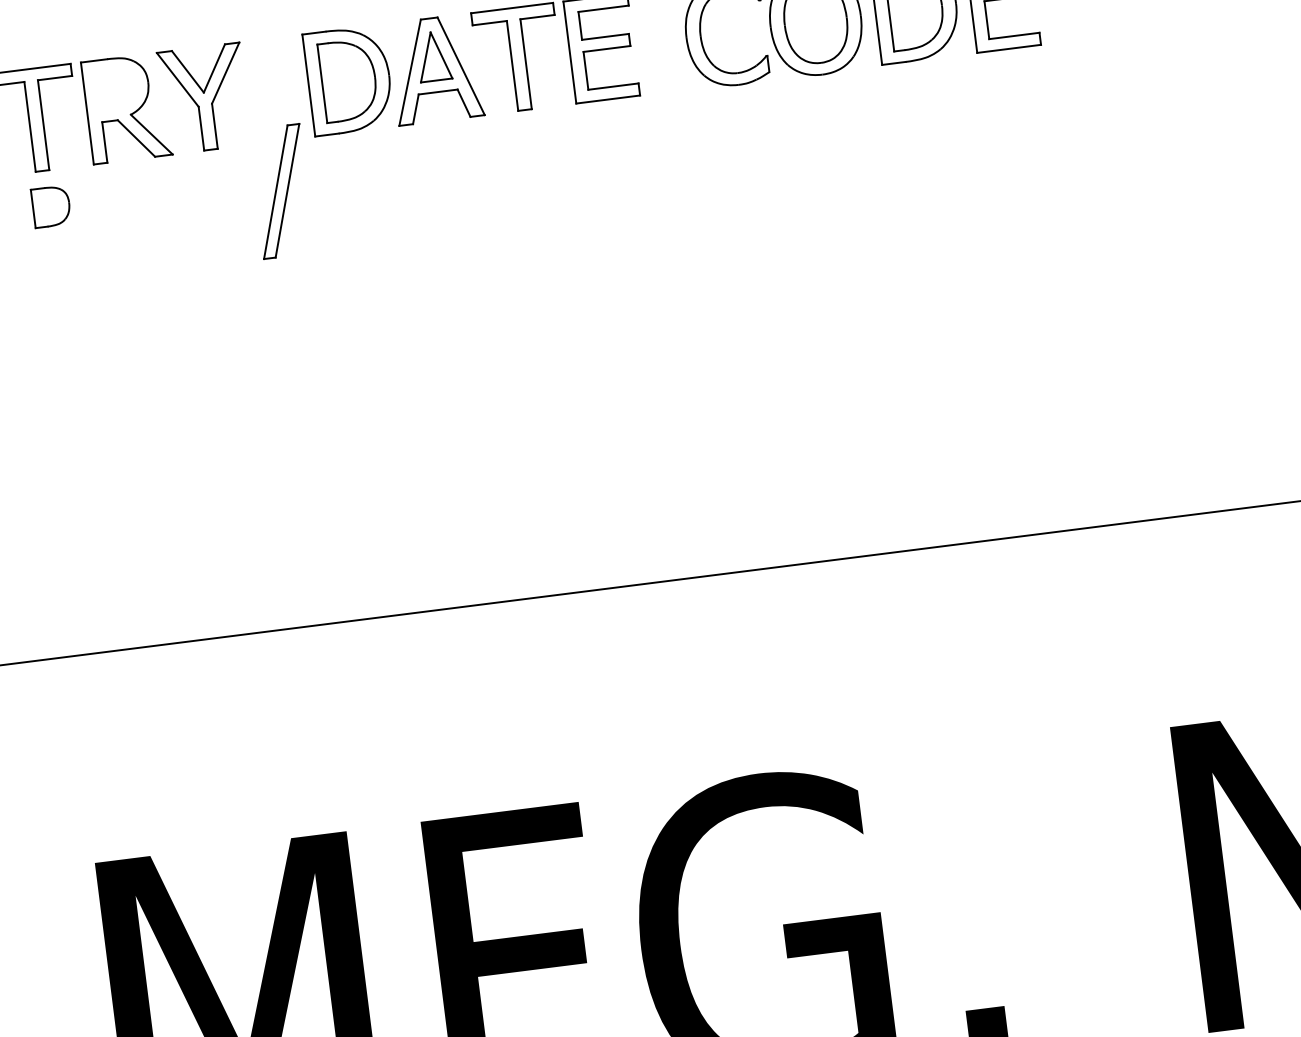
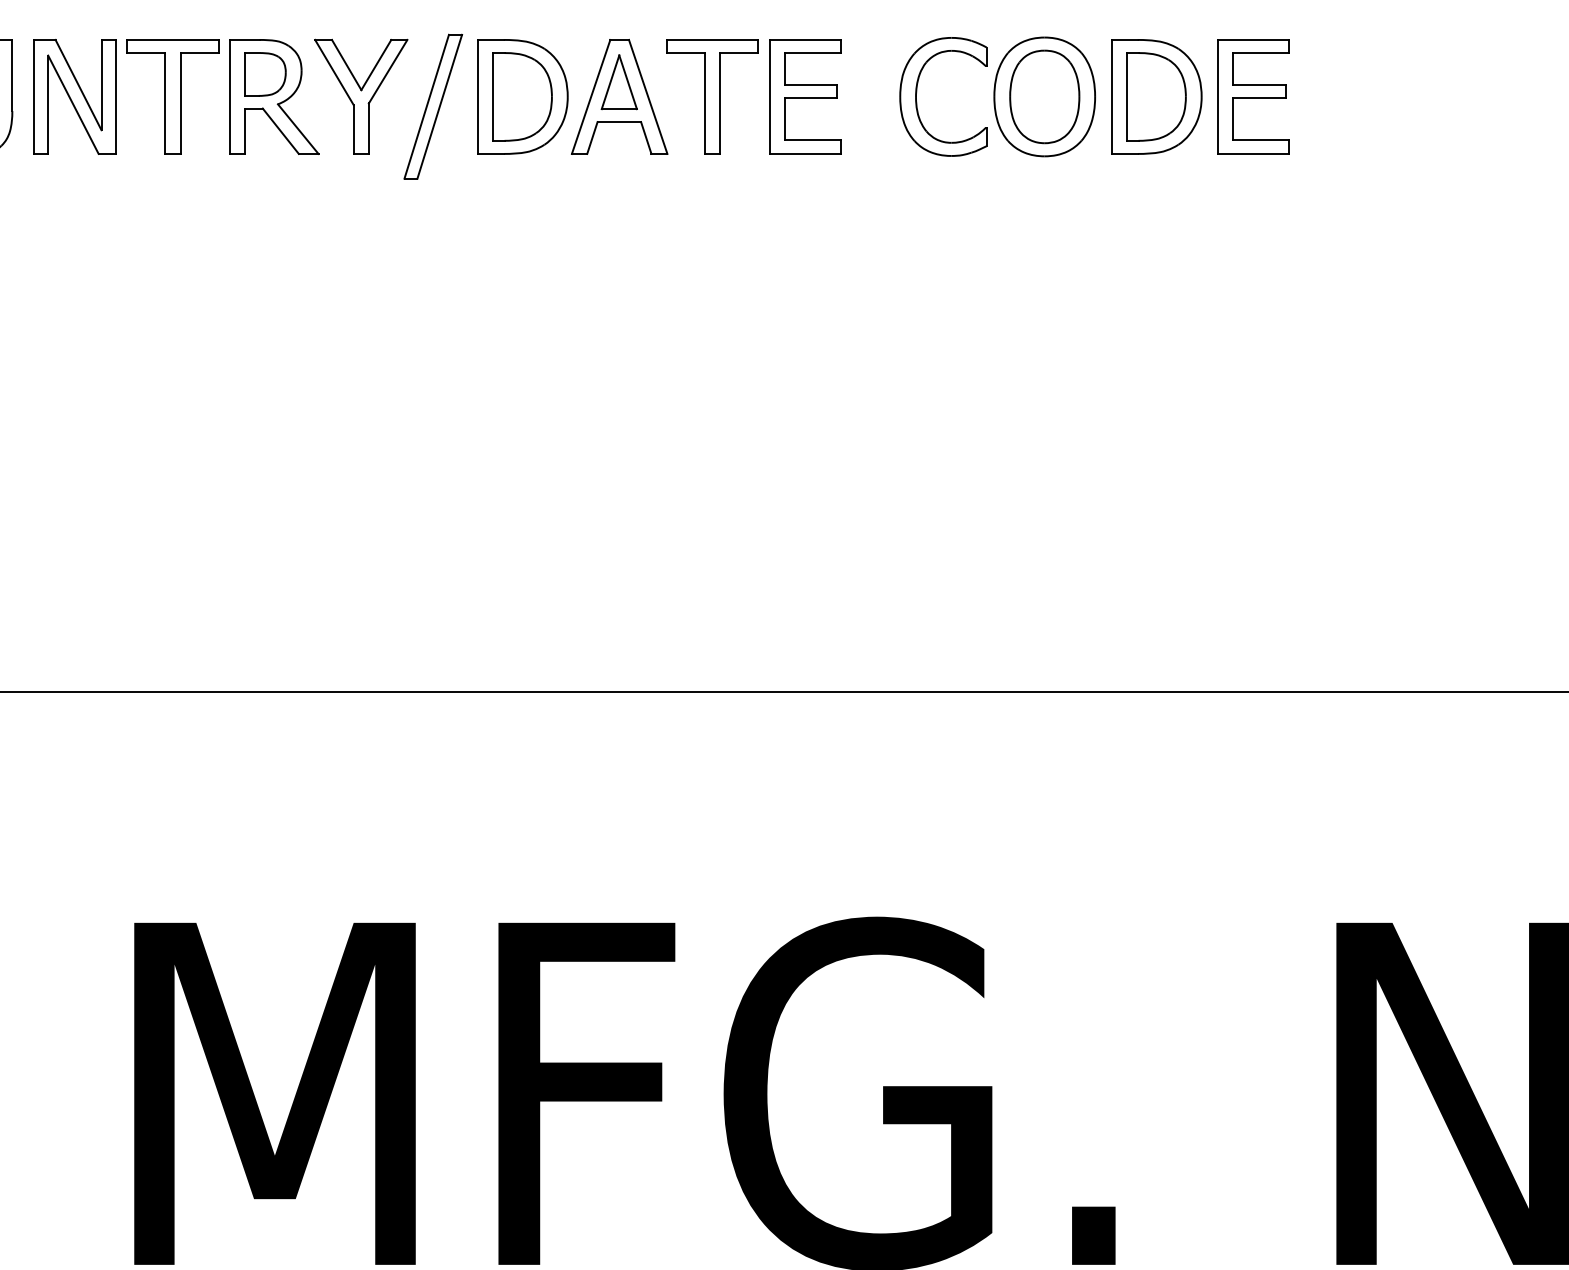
part: (281, 191) -> (433, 106), moved
part: (51, 206) -> (265, 74), moved

